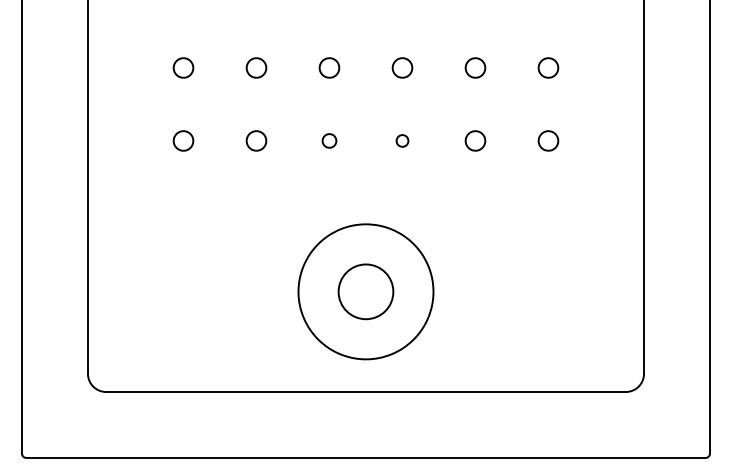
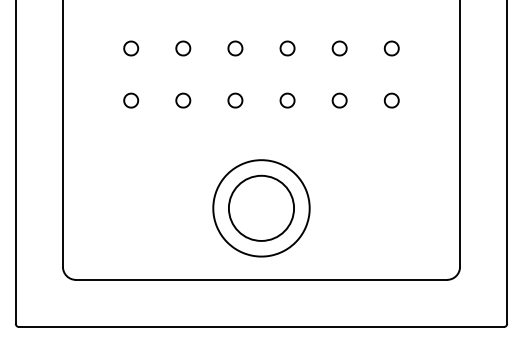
part: (329, 140) -> (235, 100), size x1.43
part: (402, 140) -> (287, 100), size x1.67
circle: (365, 291) -> (261, 208), size x1.67

